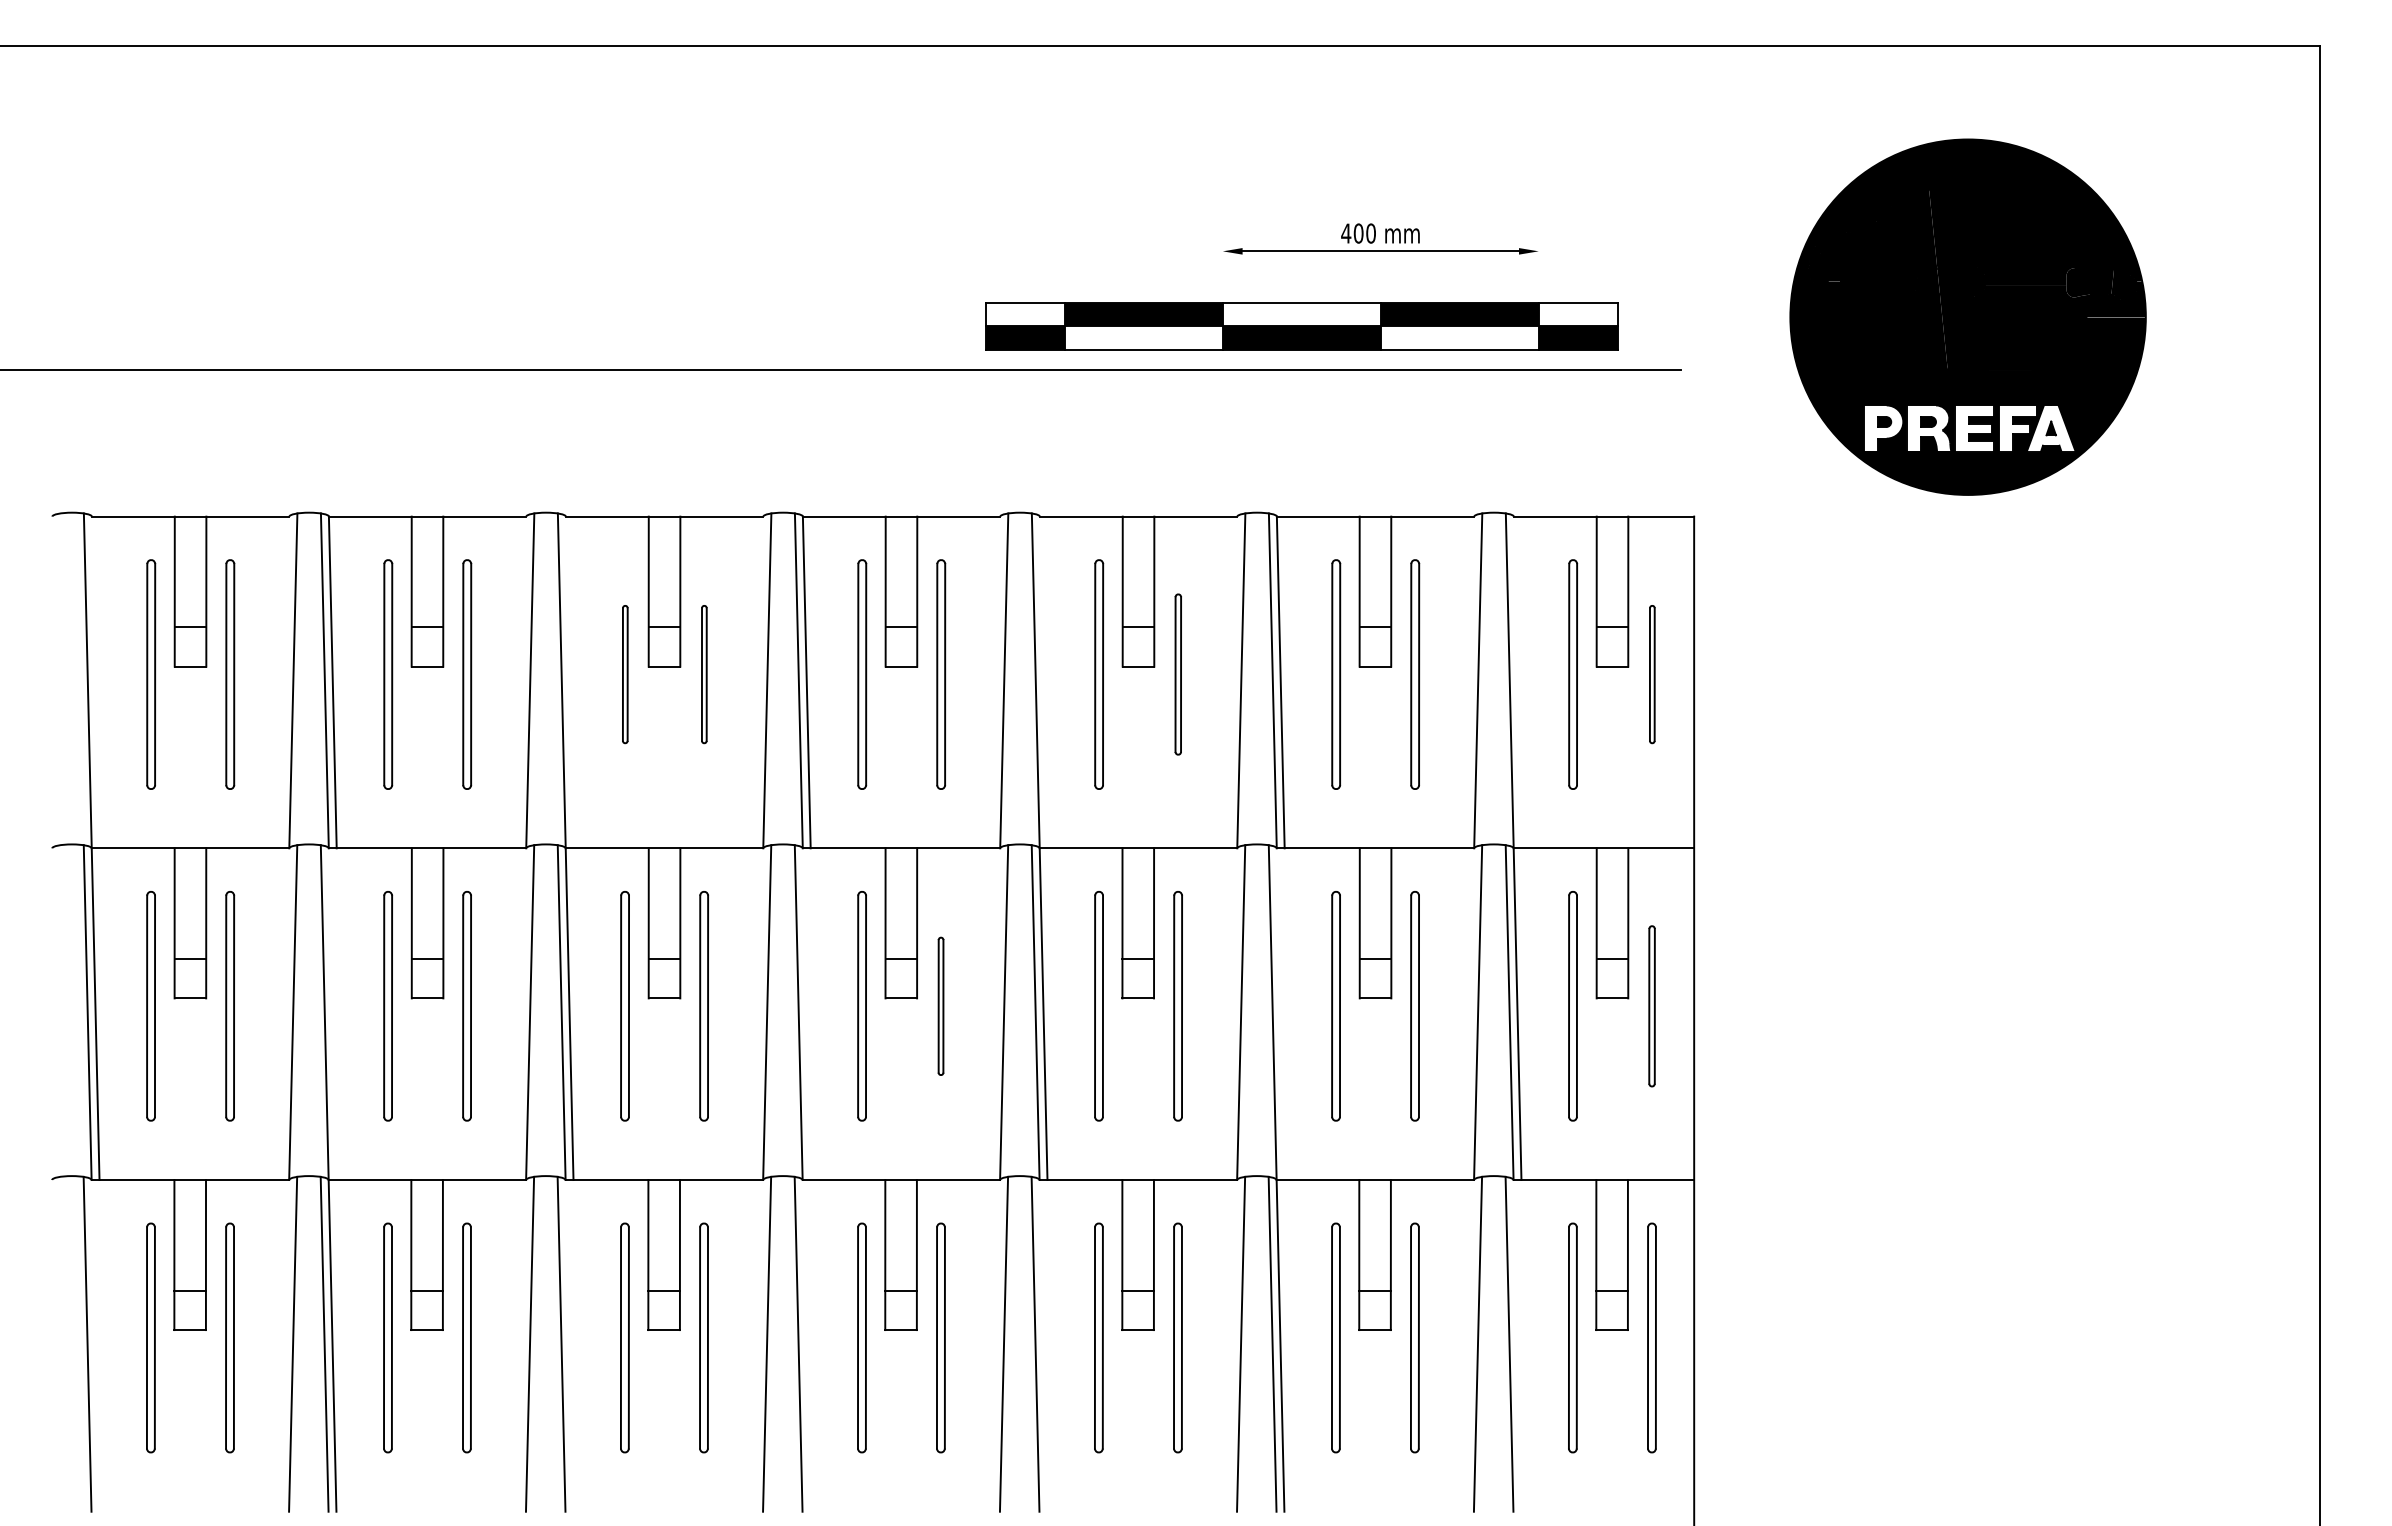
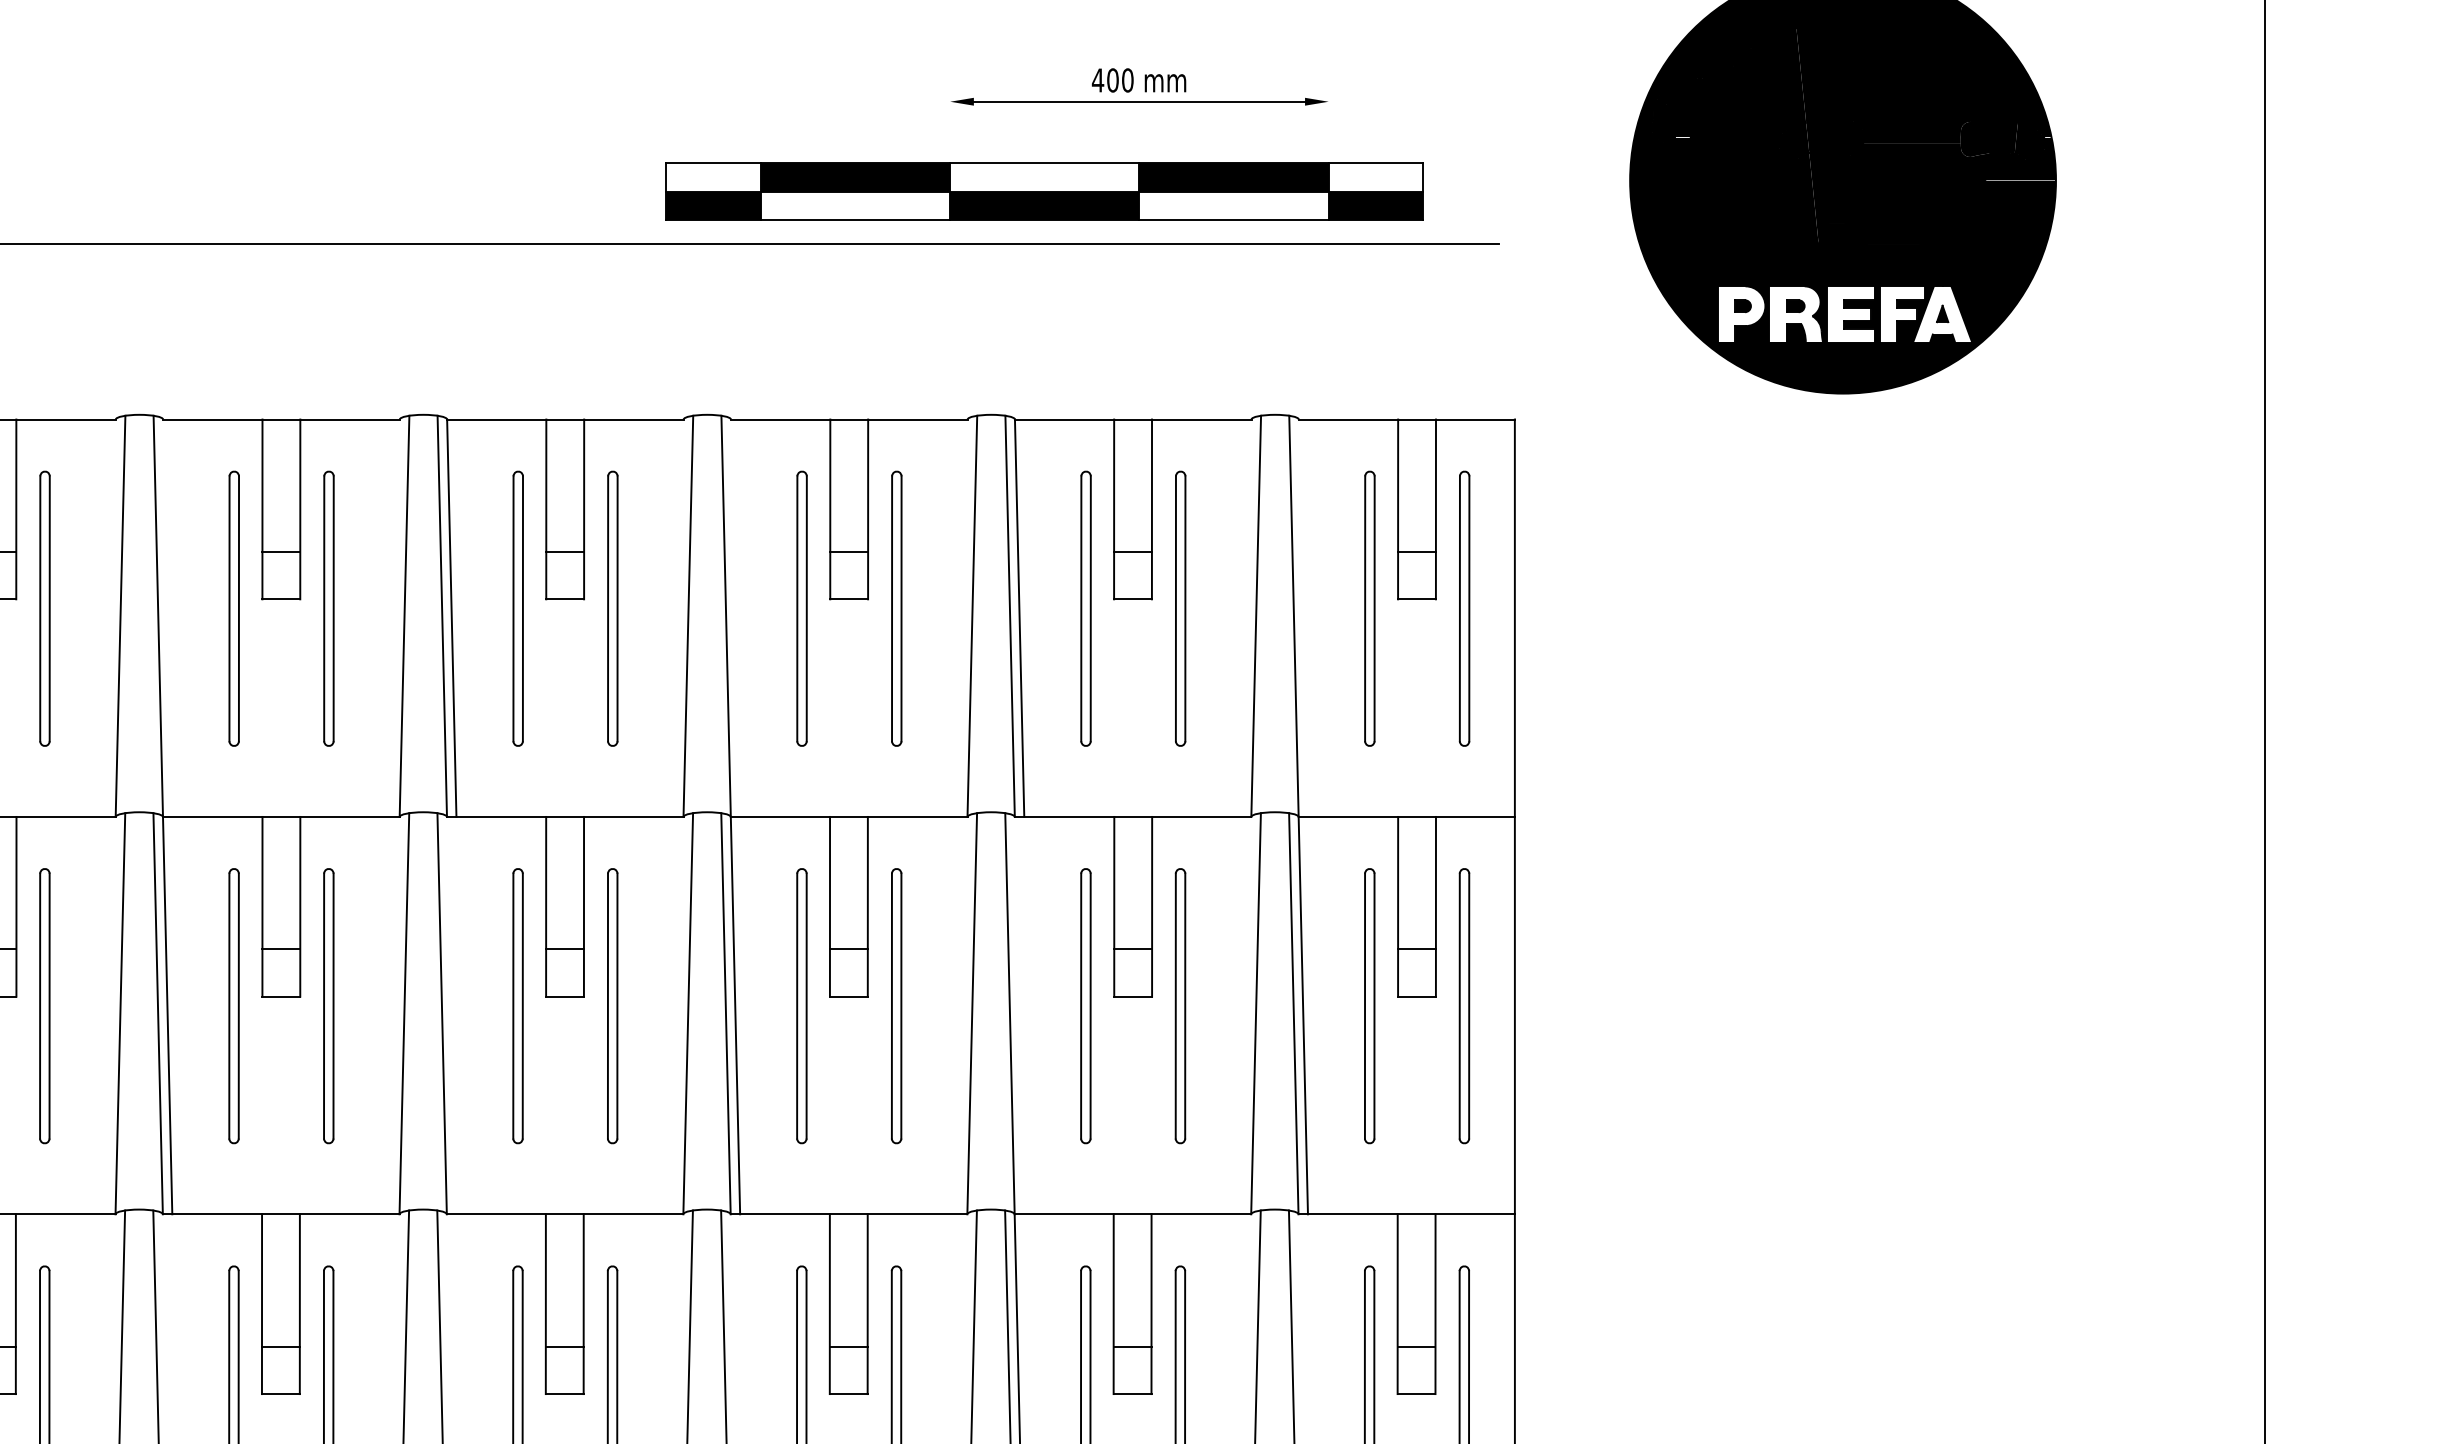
part: (625, 674) -> (234, 608), size x1.67
part: (704, 674) -> (329, 608), size x1.67
part: (1178, 674) -> (897, 608), size x1.43
part: (1652, 674) -> (1464, 608), size x1.67
part: (940, 1006) -> (611, 1006), size x1.67
part: (1651, 1006) -> (1463, 1006), size x1.43

